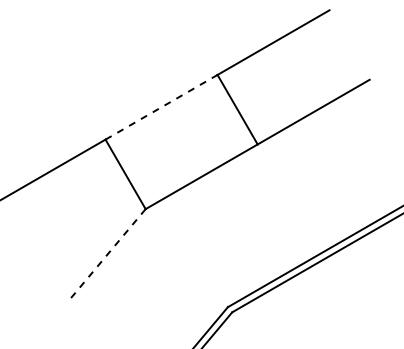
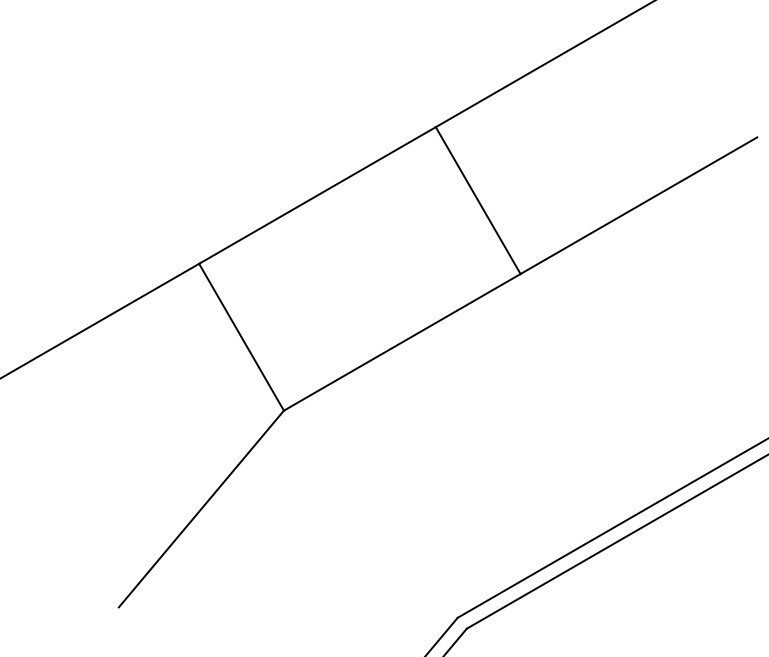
line: (161, 107) -> (317, 195), dashed -> solid
line: (106, 255) -> (201, 508), dashed -> solid

